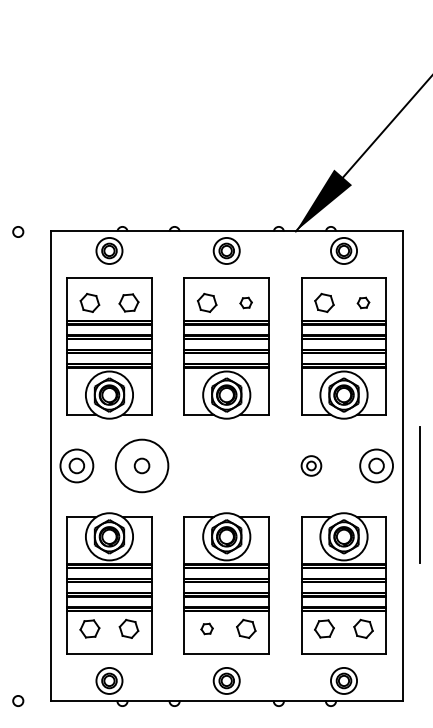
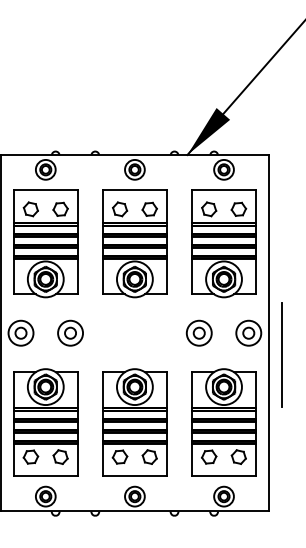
part: (245, 302) -> (149, 209), size x1.67
part: (363, 302) -> (238, 209), size x1.67
circle: (141, 465) -> (70, 332), size x0.62
part: (311, 465) -> (199, 332), size x1.67
part: (206, 628) -> (119, 456), size x1.67

